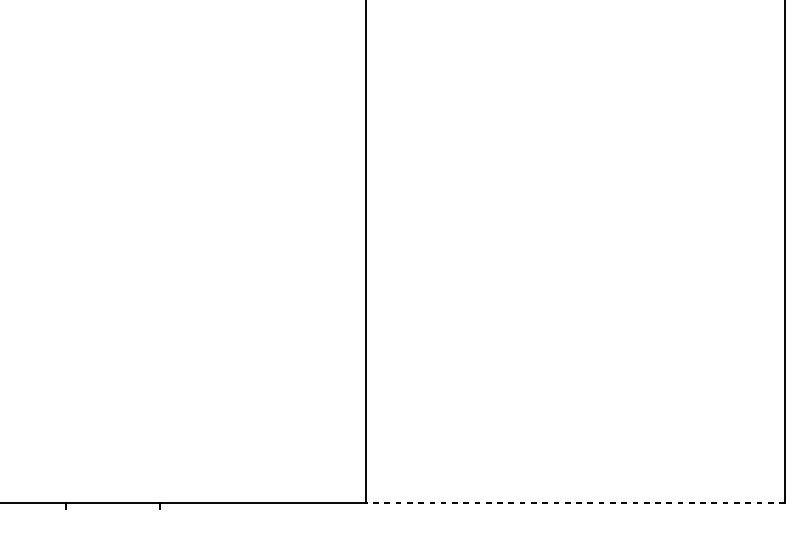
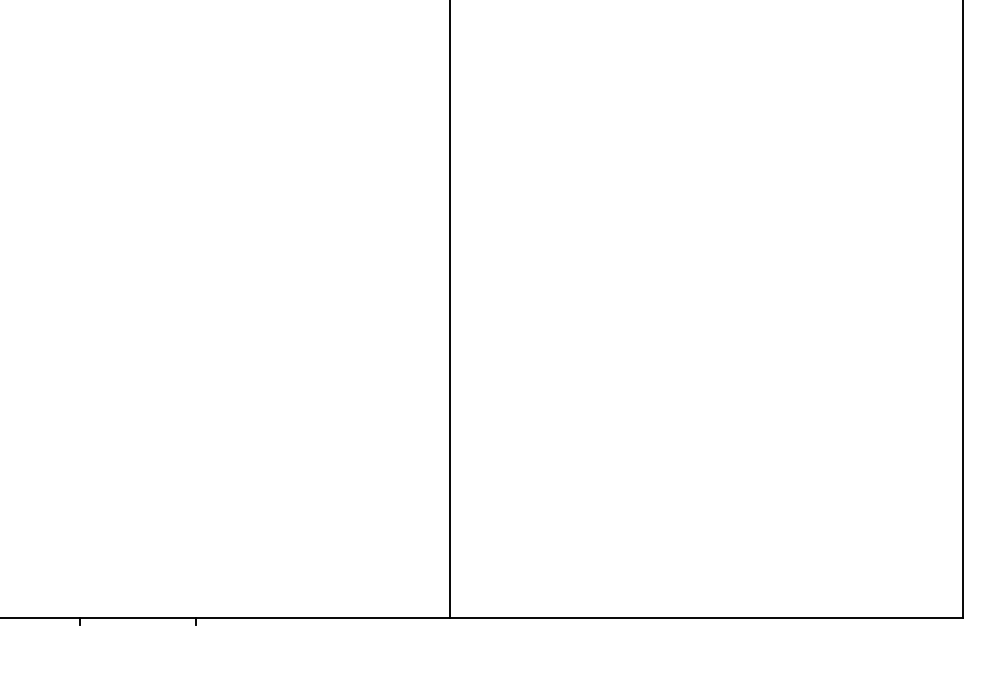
line: (575, 503) -> (706, 617), dashed -> solid

